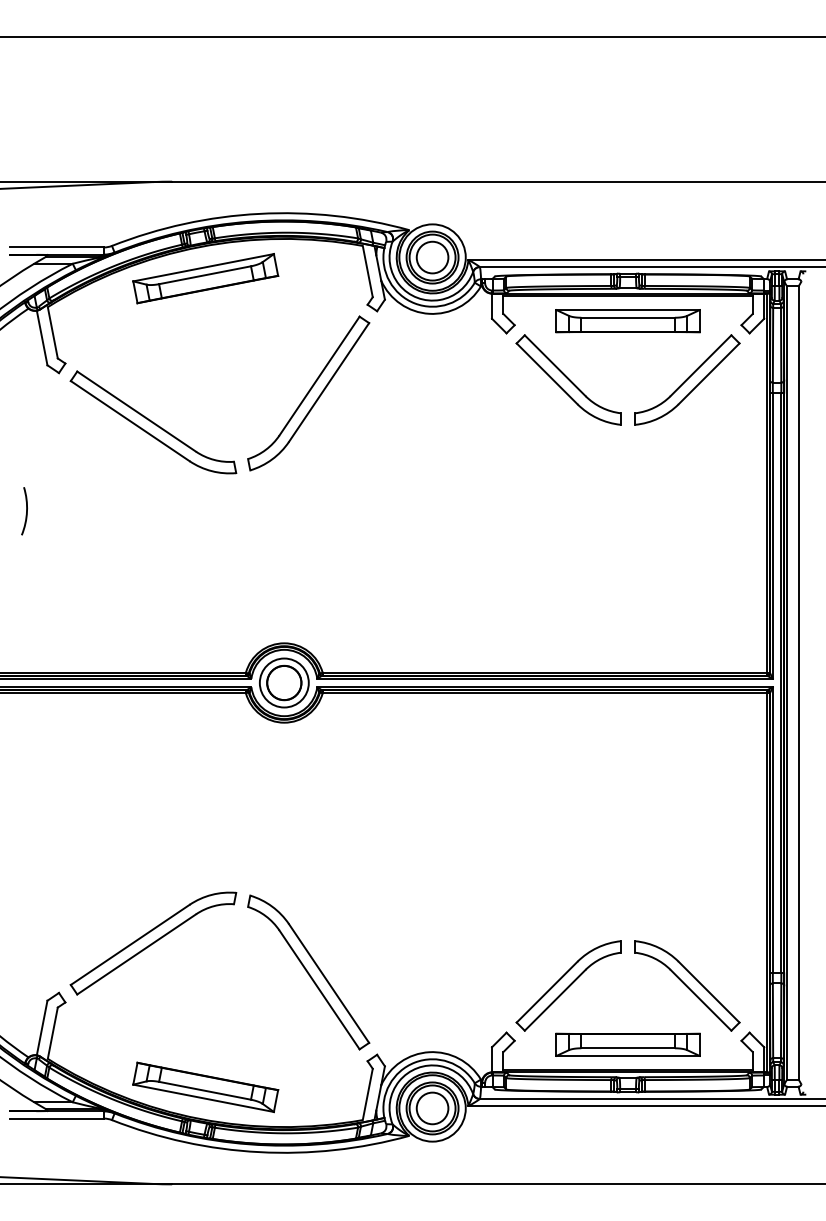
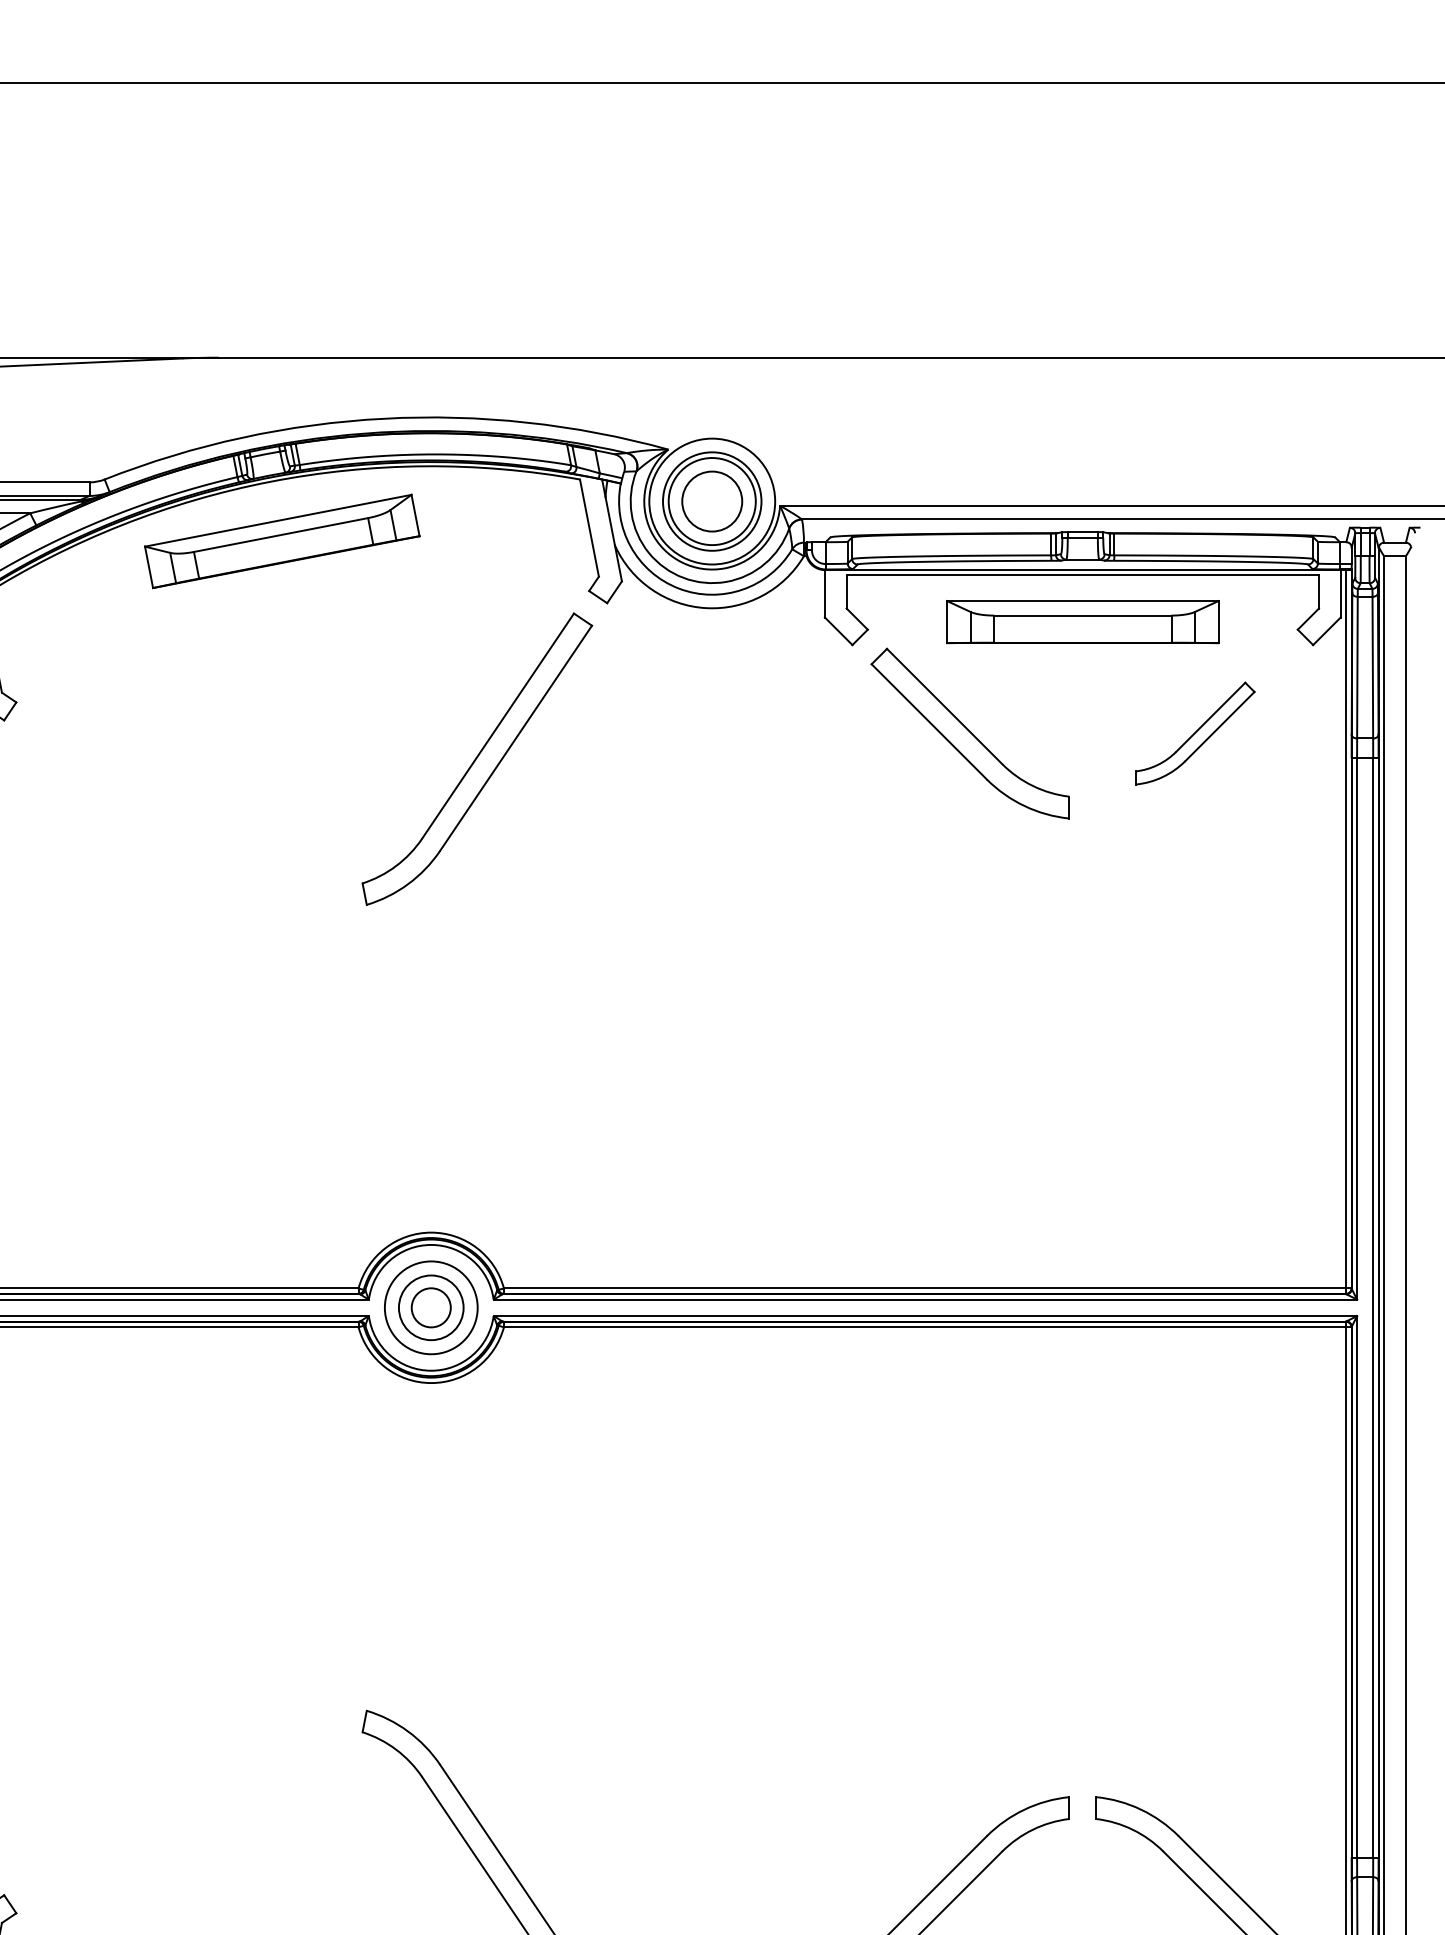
part: (687, 379) -> (1195, 732), size x0.6
part: (153, 422) -> (183, 814), removed
circle: (284, 682) -> (431, 1306), size x0.6
part: (153, 943) -> (183, 1801), removed

